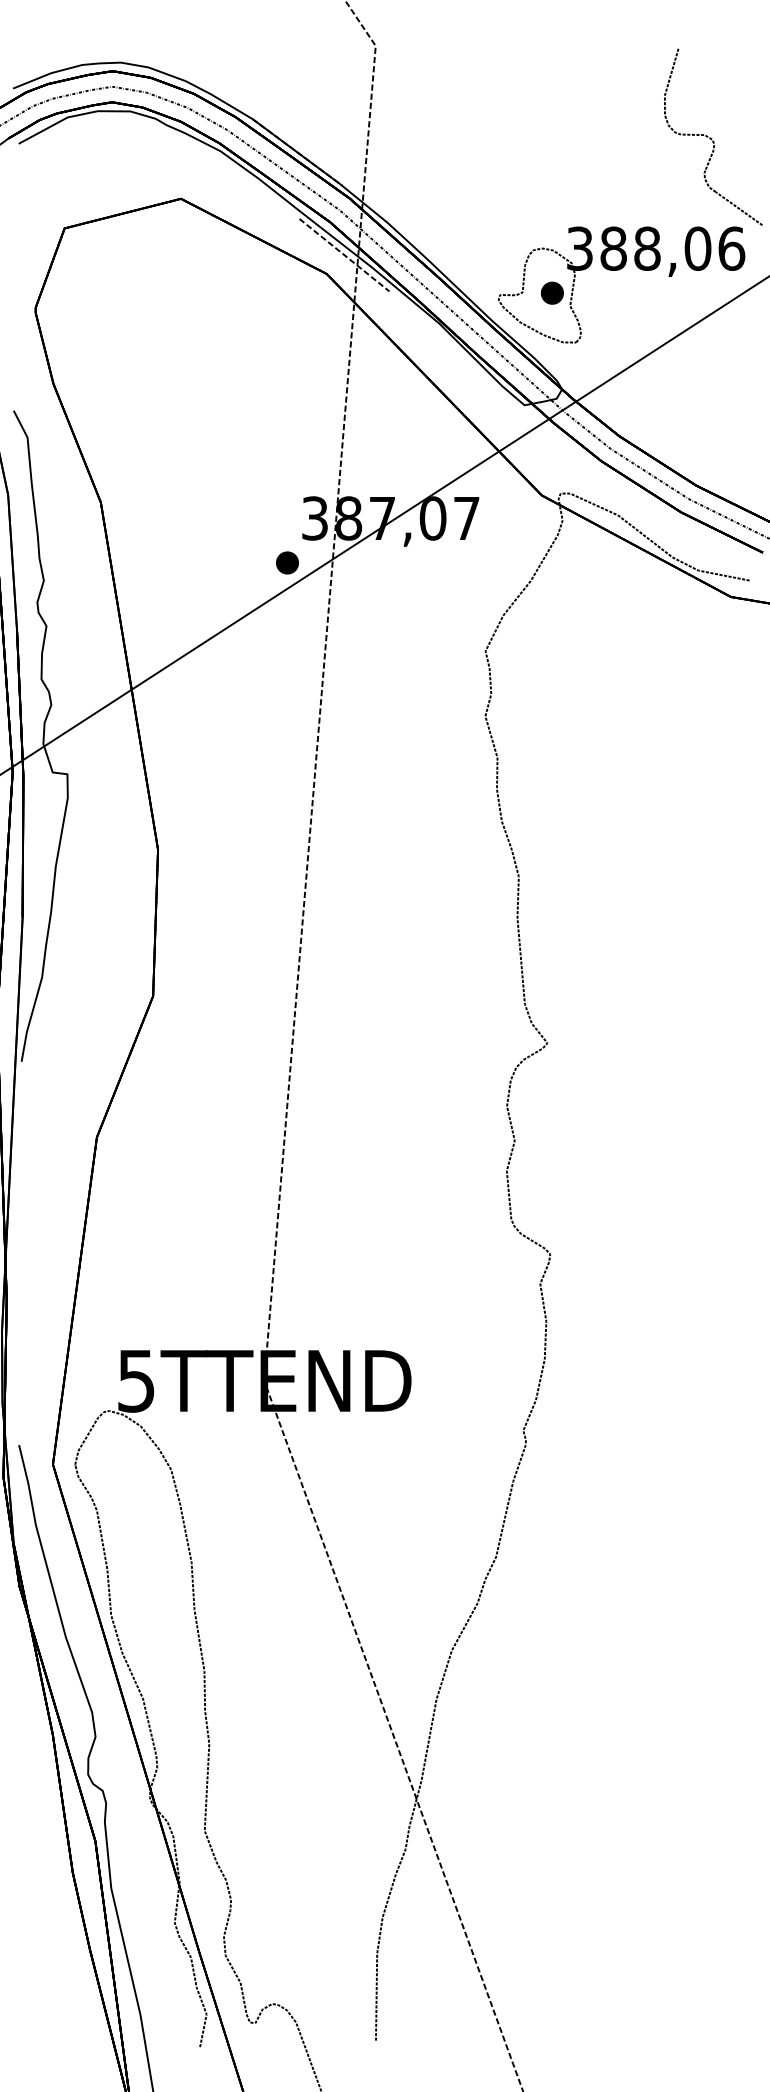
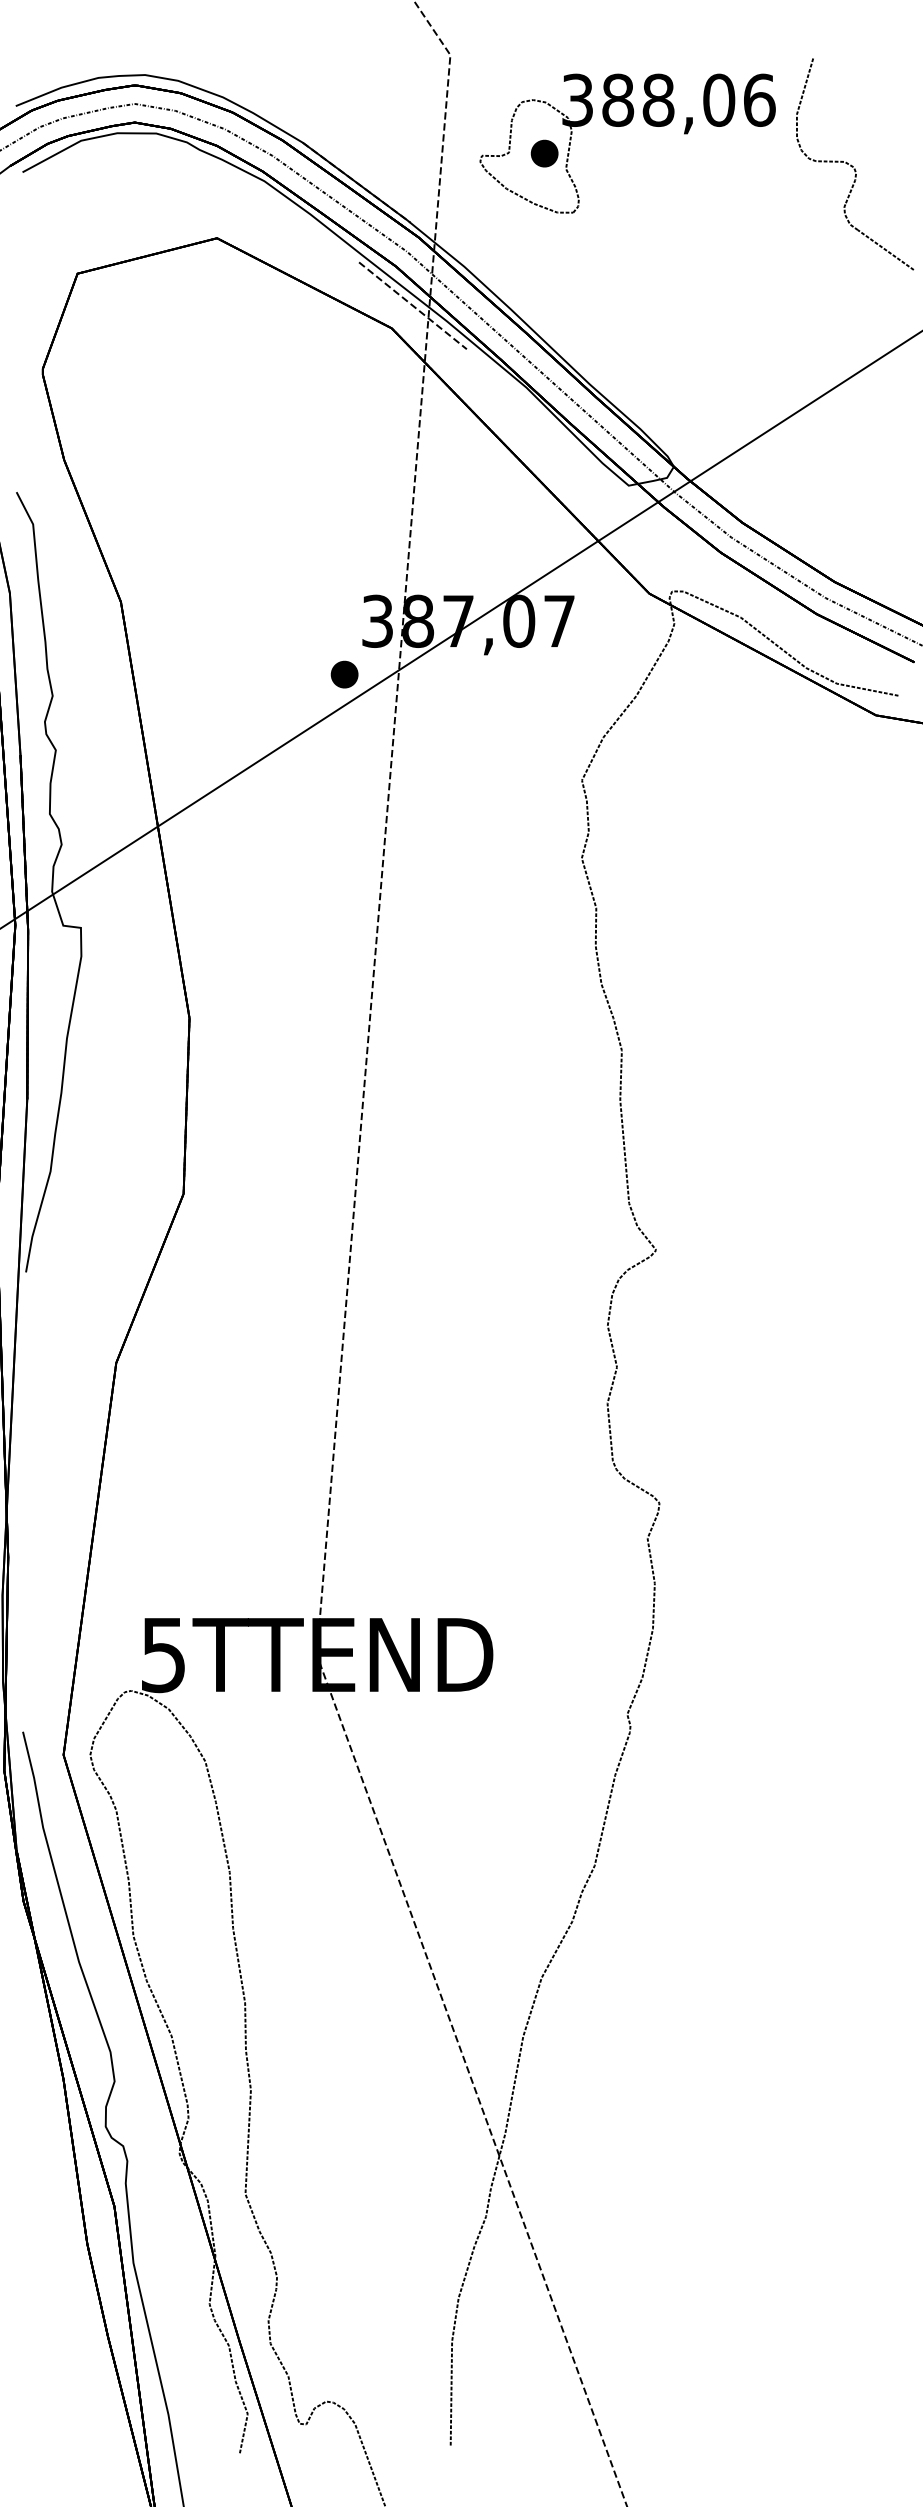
part: (618, 270) -> (623, 126), moved

